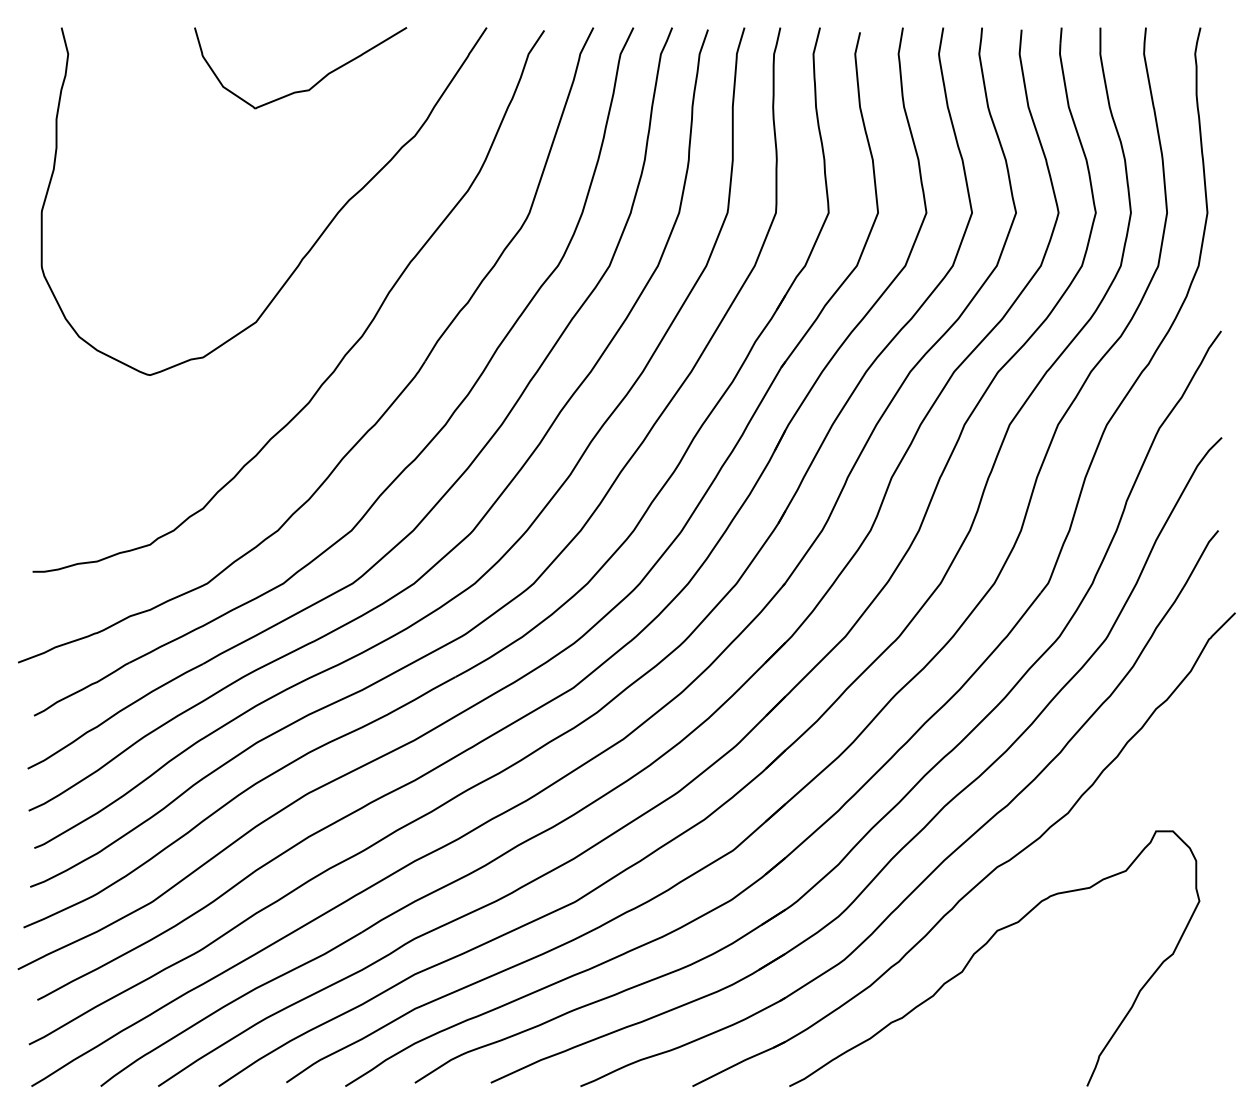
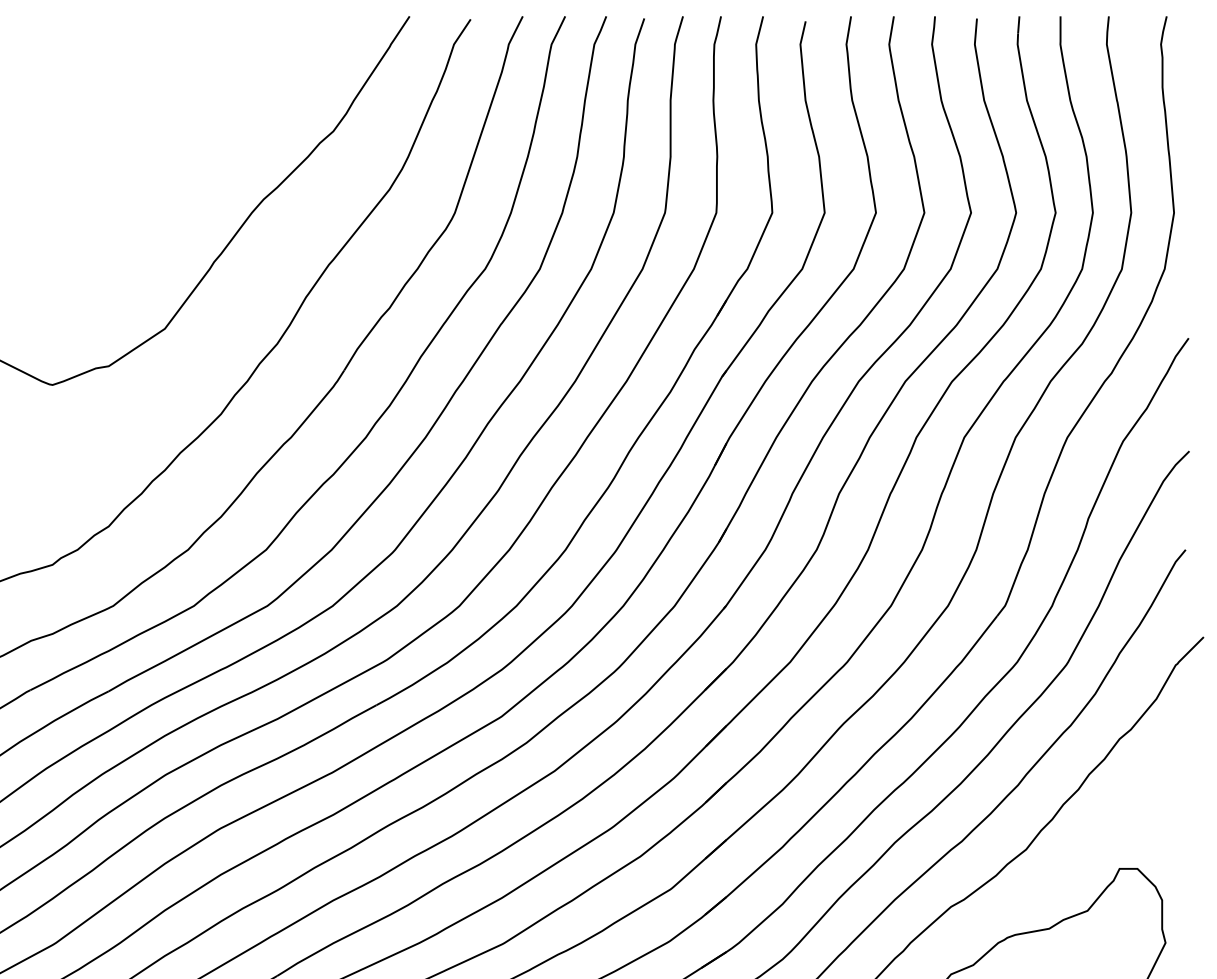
curve: (311, 86) -> (223, 78), removed

